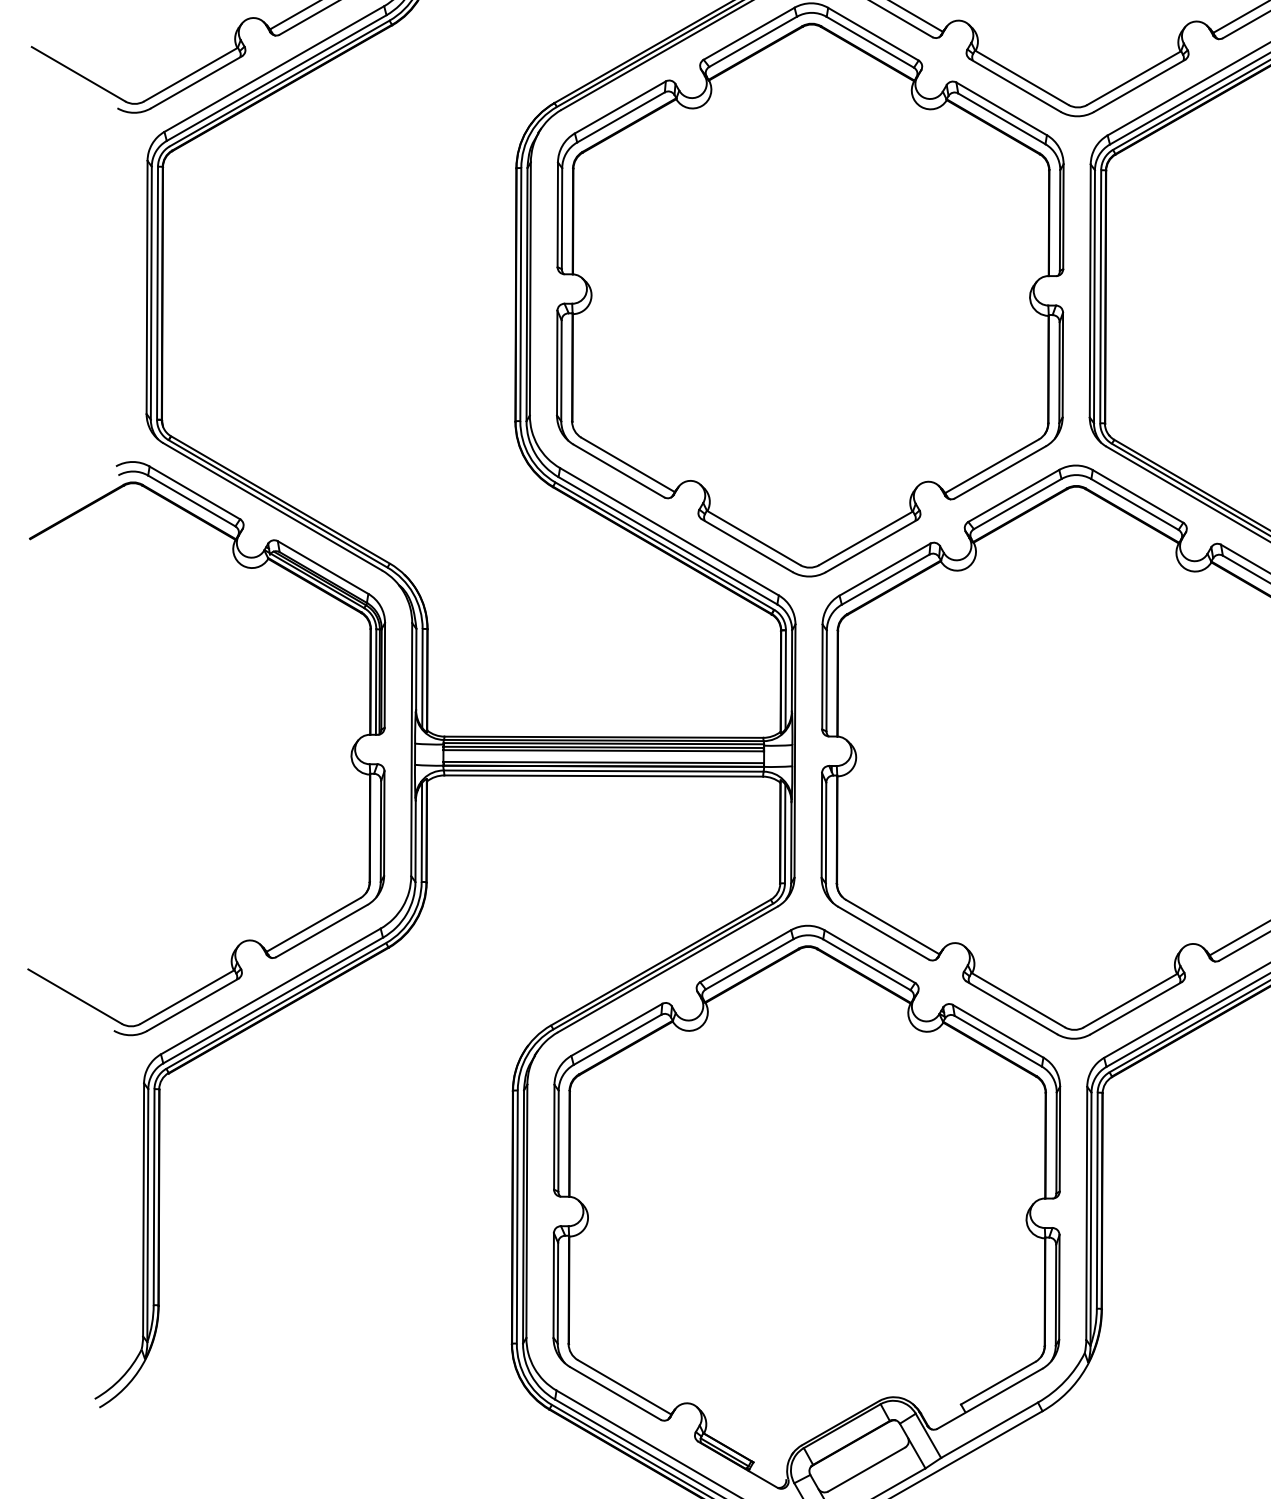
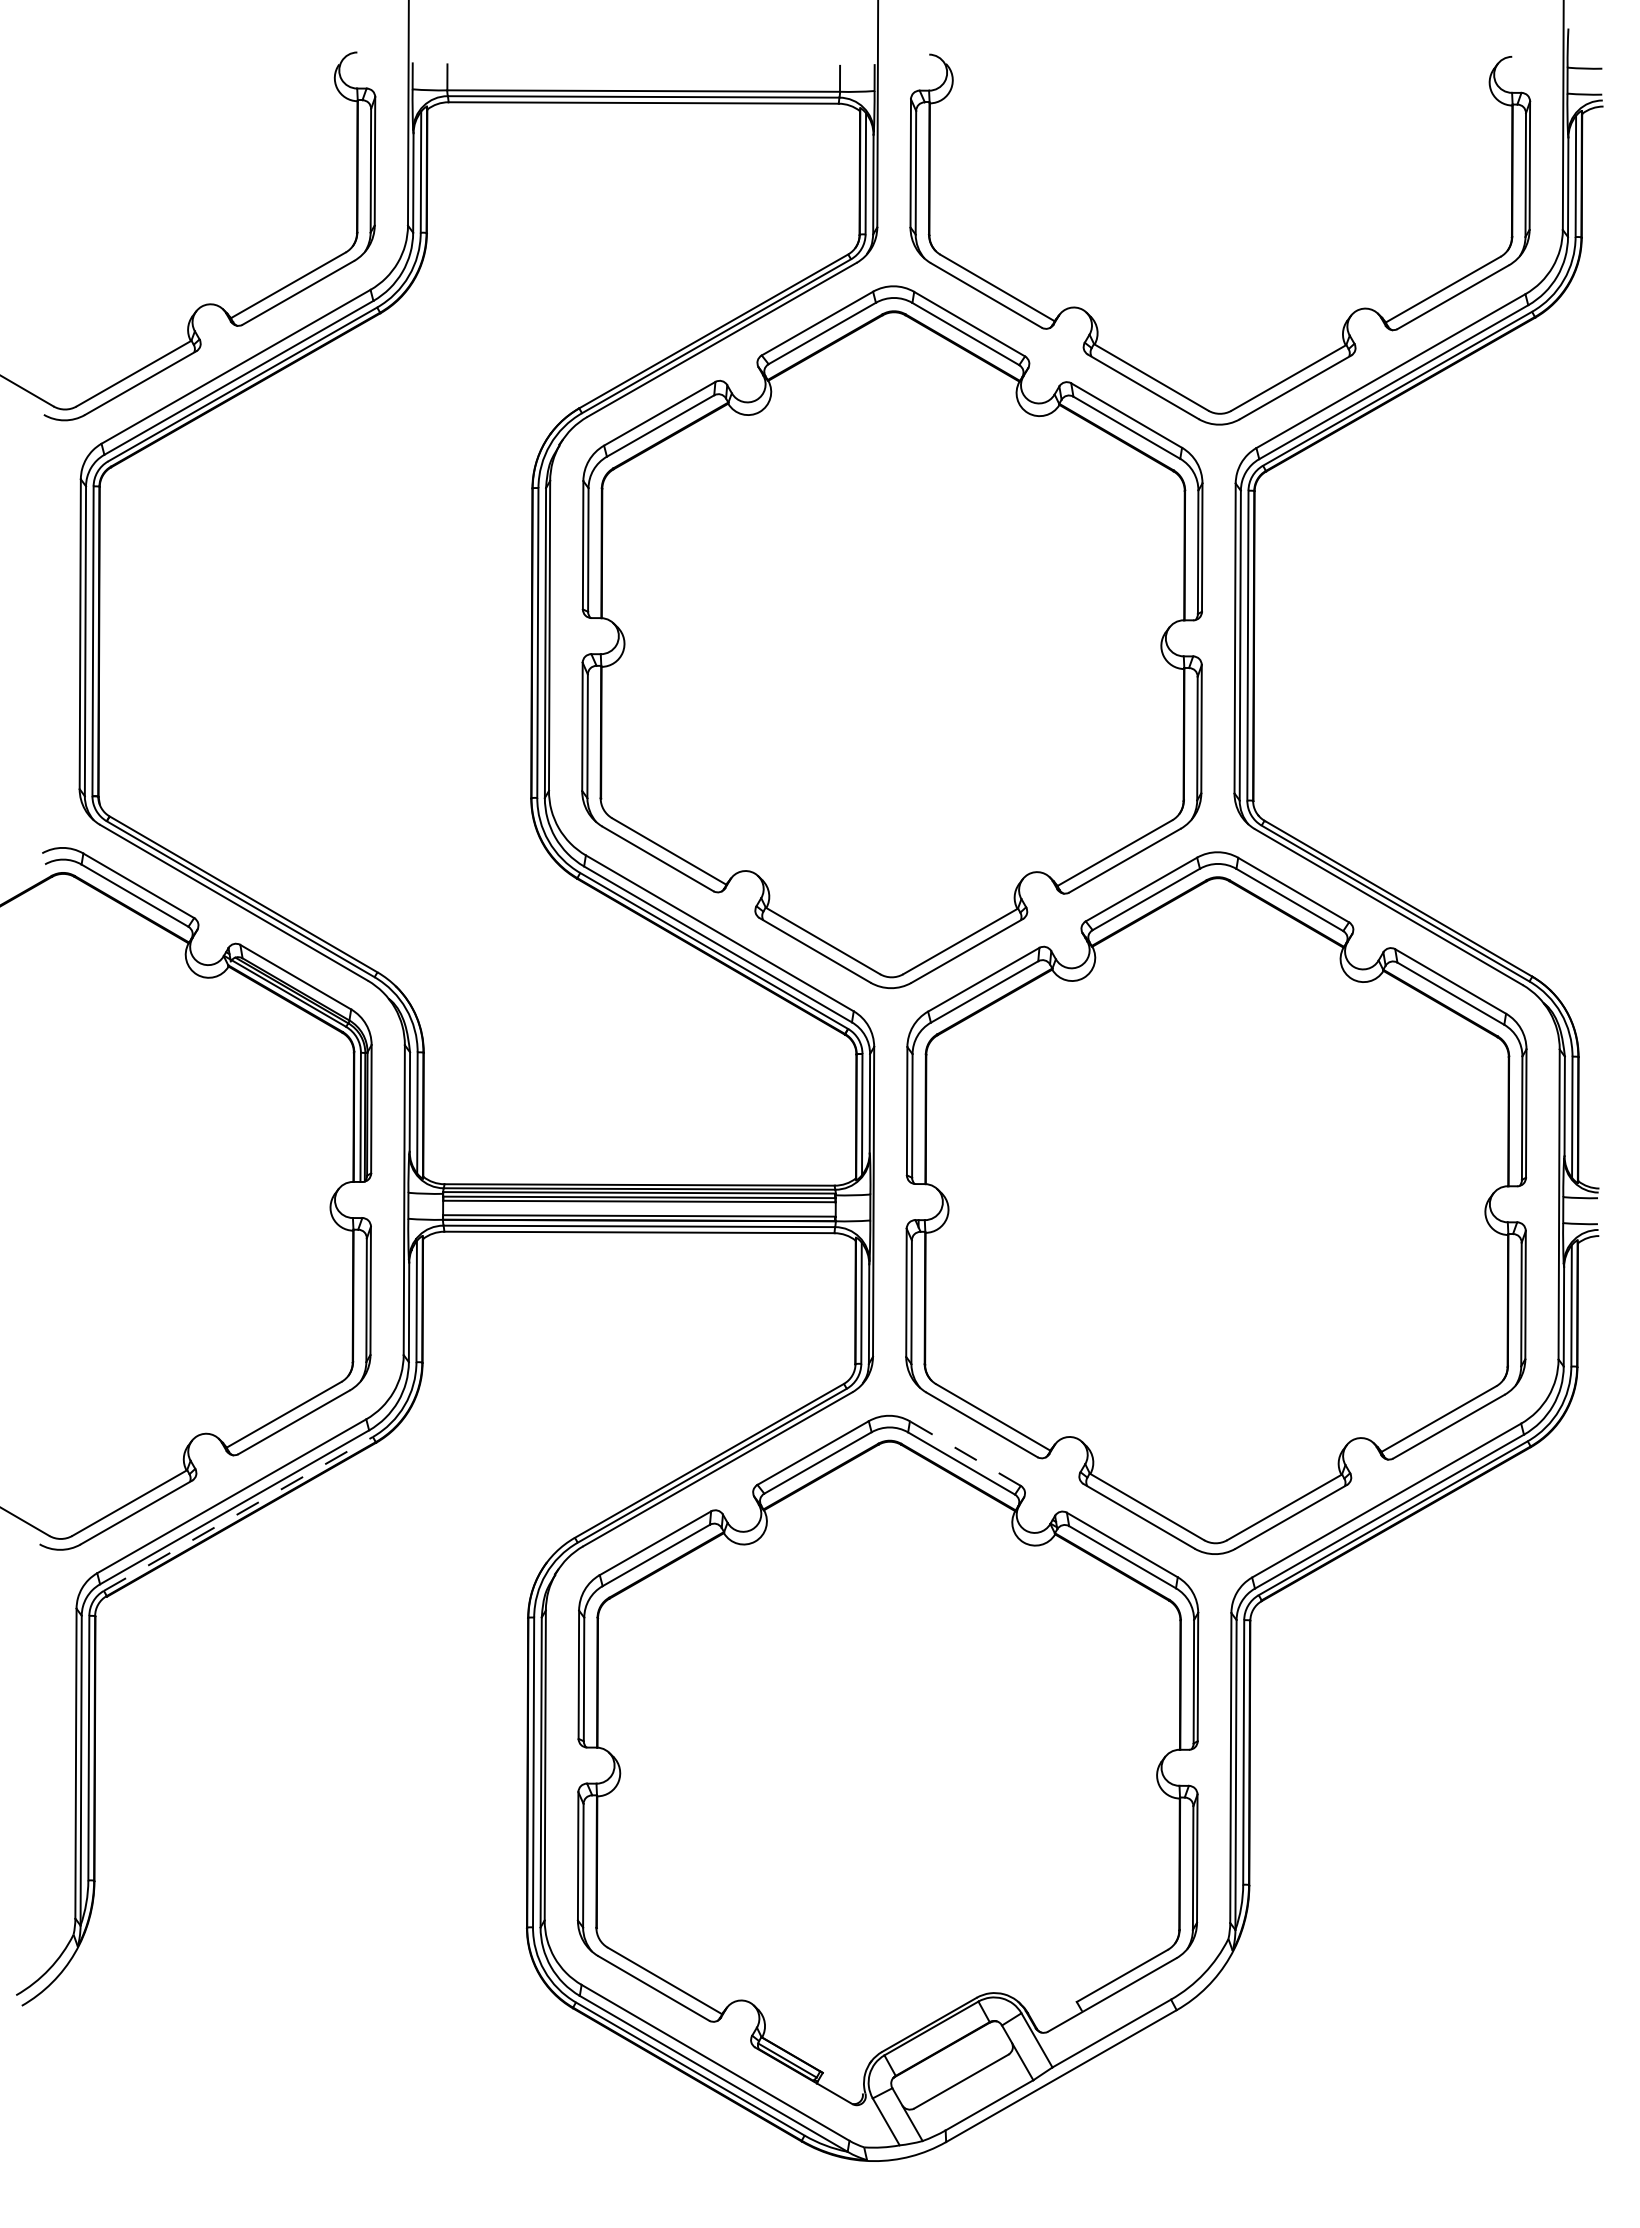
line: (869, 956) -> (964, 1453), solid -> dashed
line: (276, 1005) -> (238, 1513), solid -> dashed

